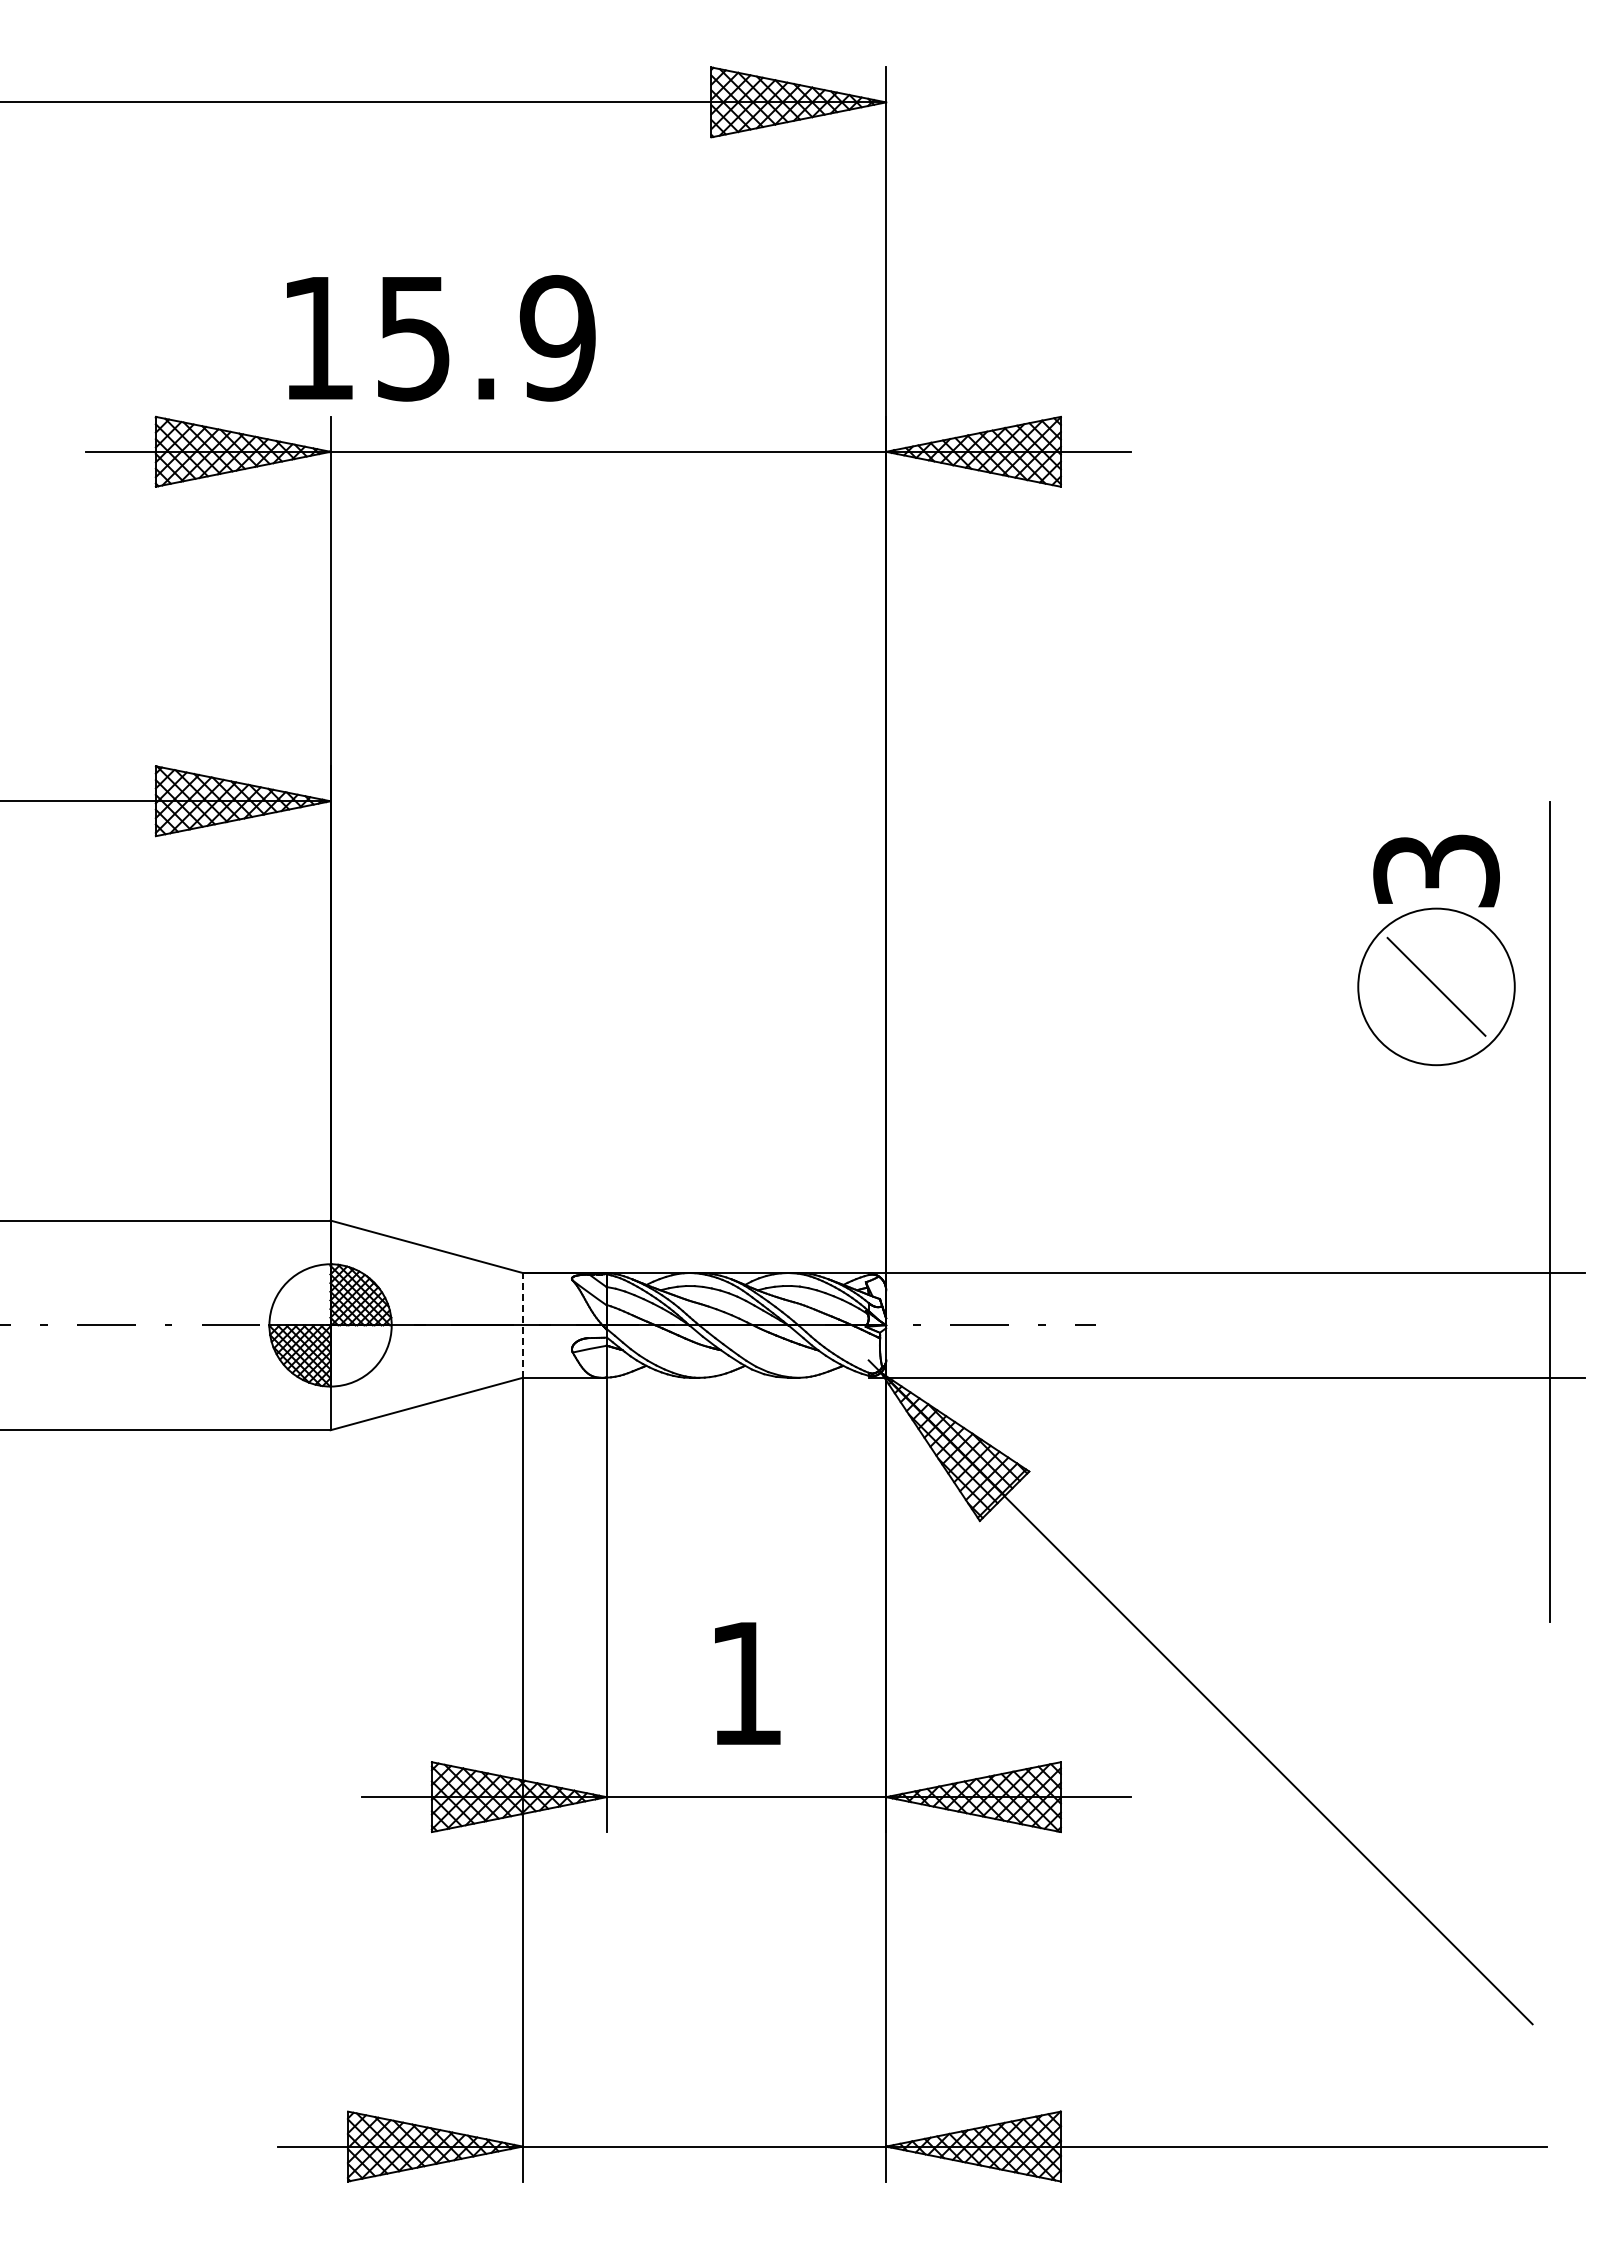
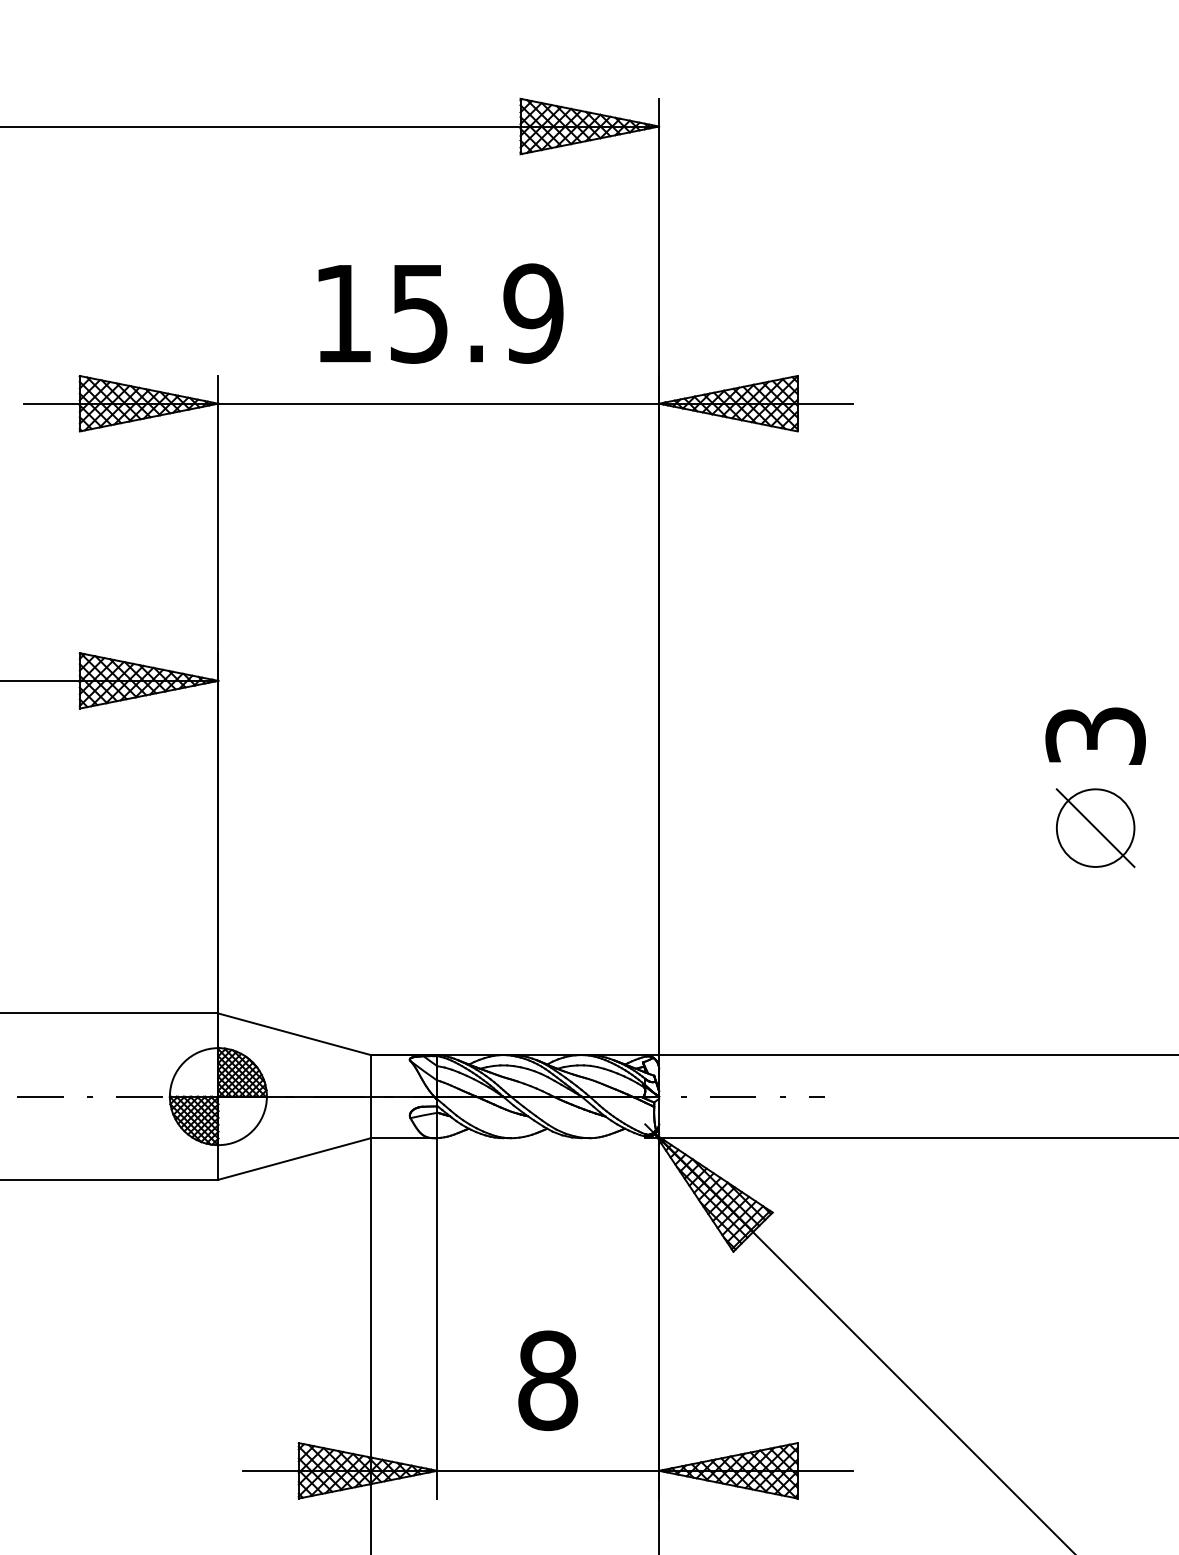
text: (441, 338) -> (441, 313), moved
circle: (1436, 986) -> (1095, 827), size x0.62
line: (522, 1324) -> (370, 1095), dashed -> solid
text: (746, 1683) -> (548, 1380), 1 -> 8

